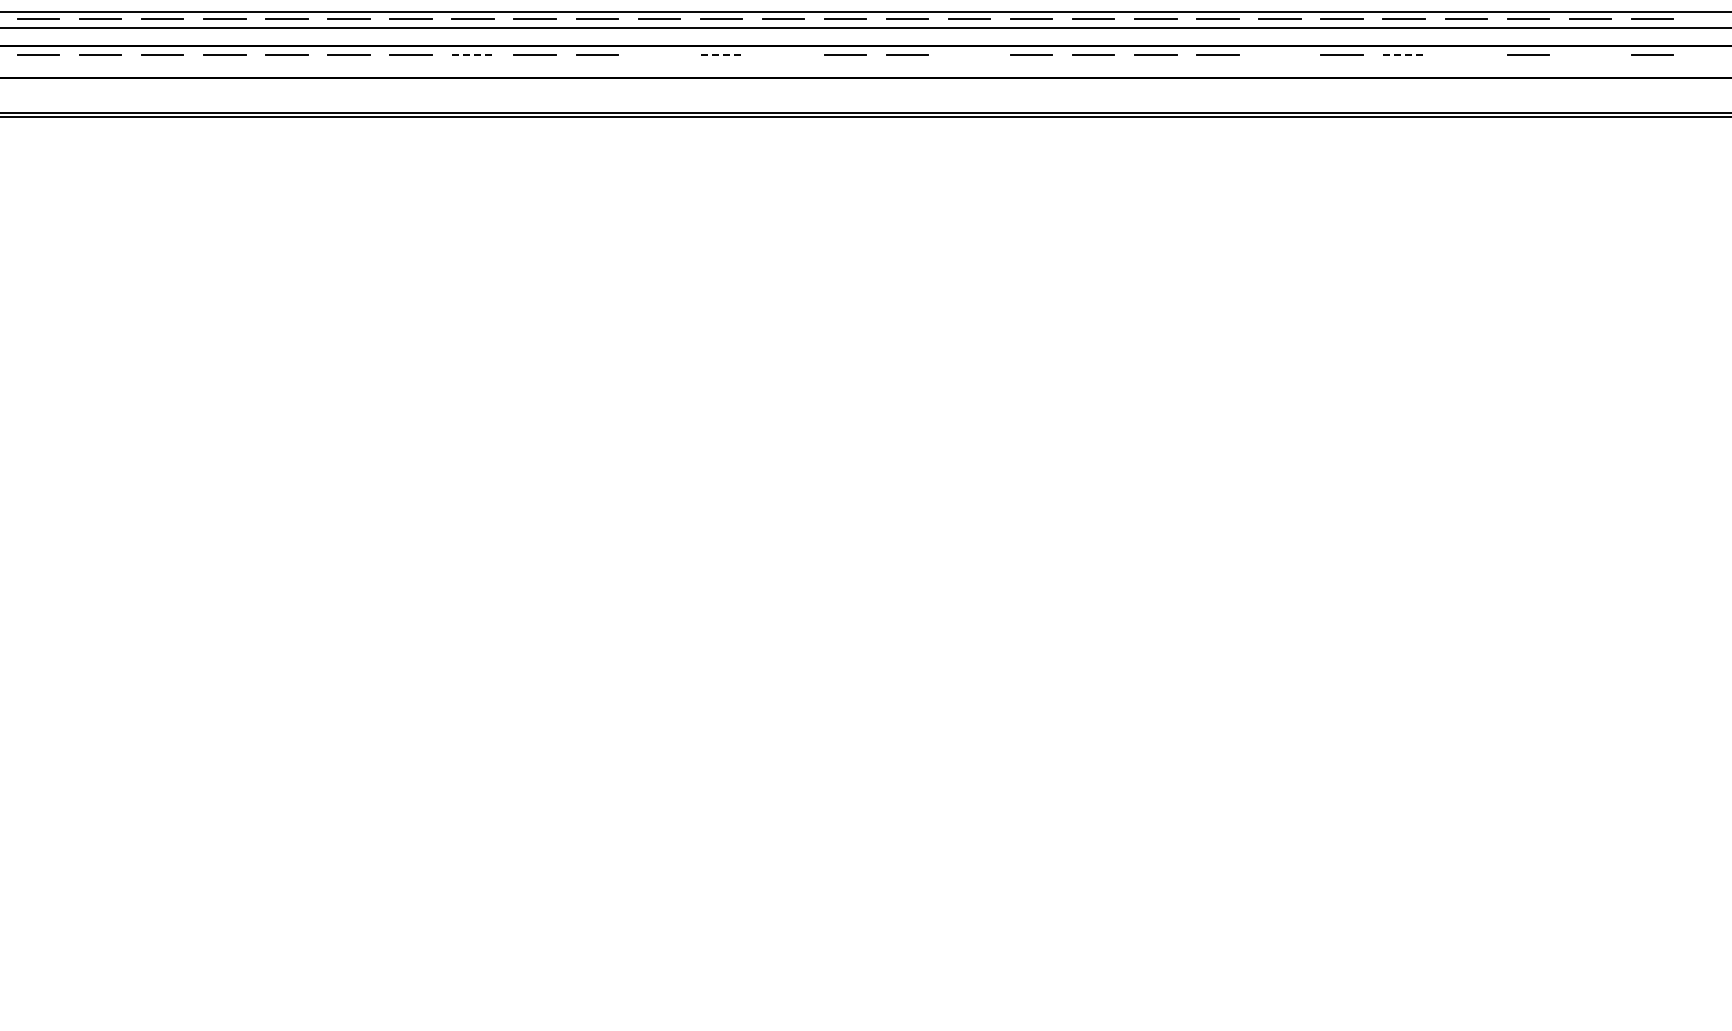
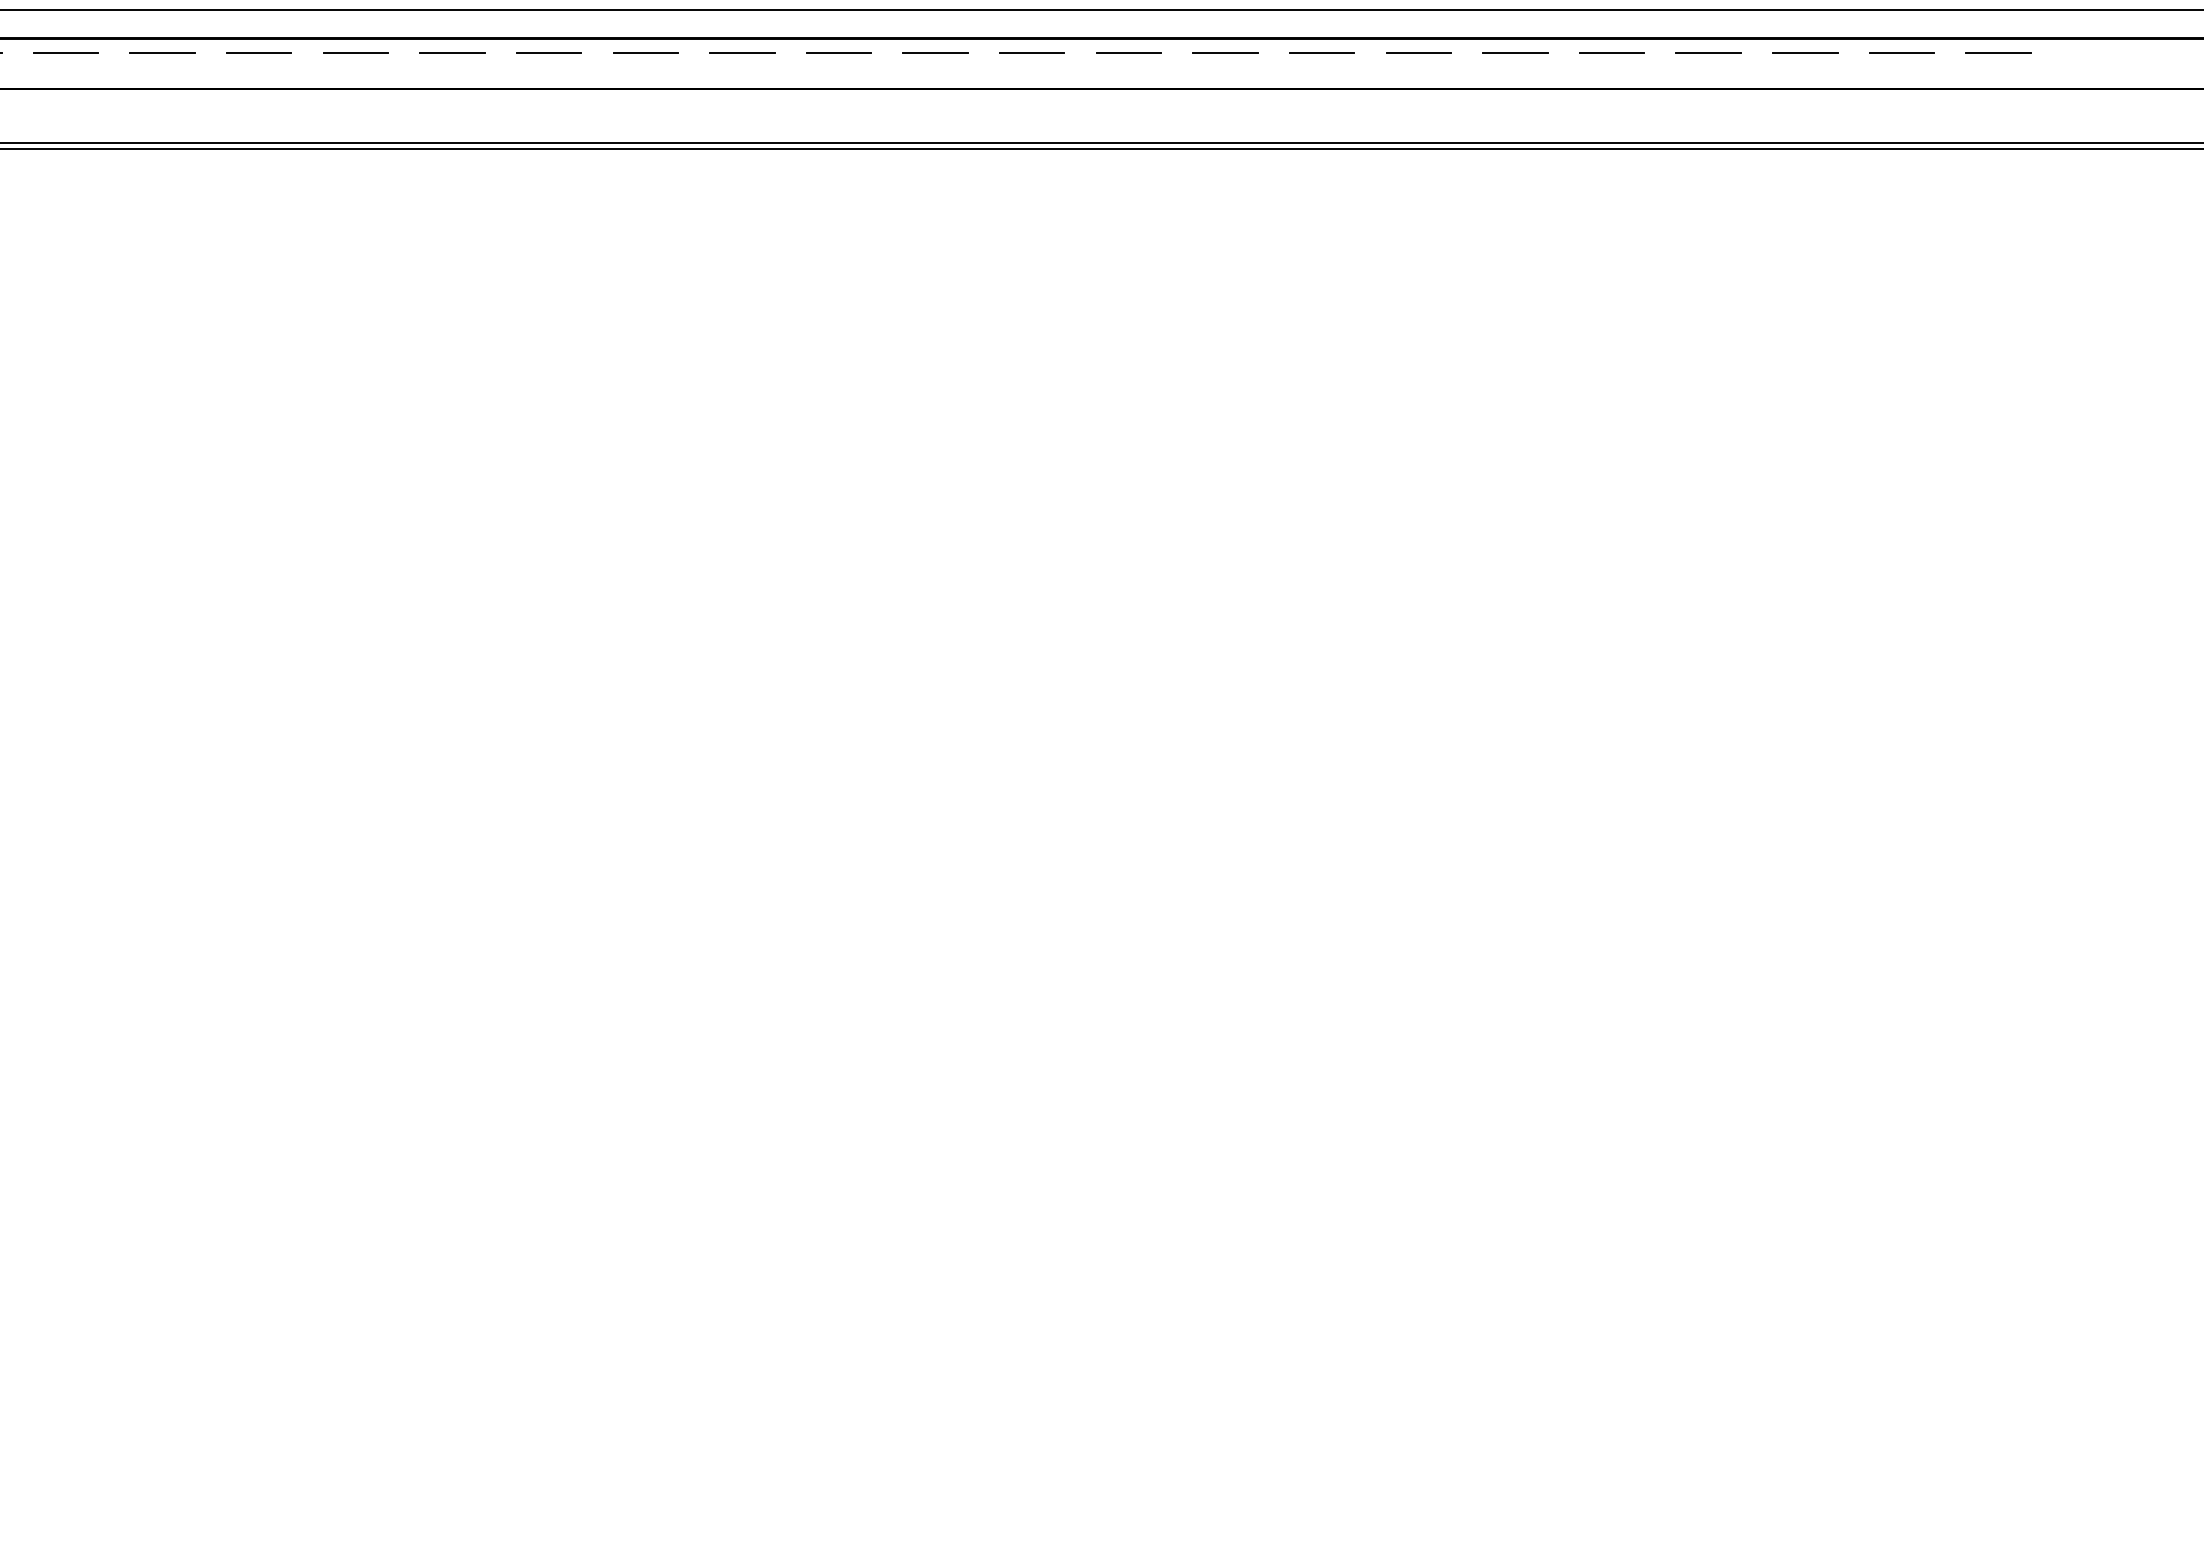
line: (1590, 54) -> (1902, 52), added
line: (473, 55) -> (163, 53), dashed -> solid
line: (658, 55) -> (451, 53), added
line: (721, 55) -> (549, 53), dashed -> solid
line: (783, 55) -> (645, 53), added
line: (969, 55) -> (935, 53), added
line: (1279, 55) -> (1417, 53), added
line: (1404, 55) -> (1612, 53), dashed -> solid
line: (1465, 55) -> (1707, 53), added

